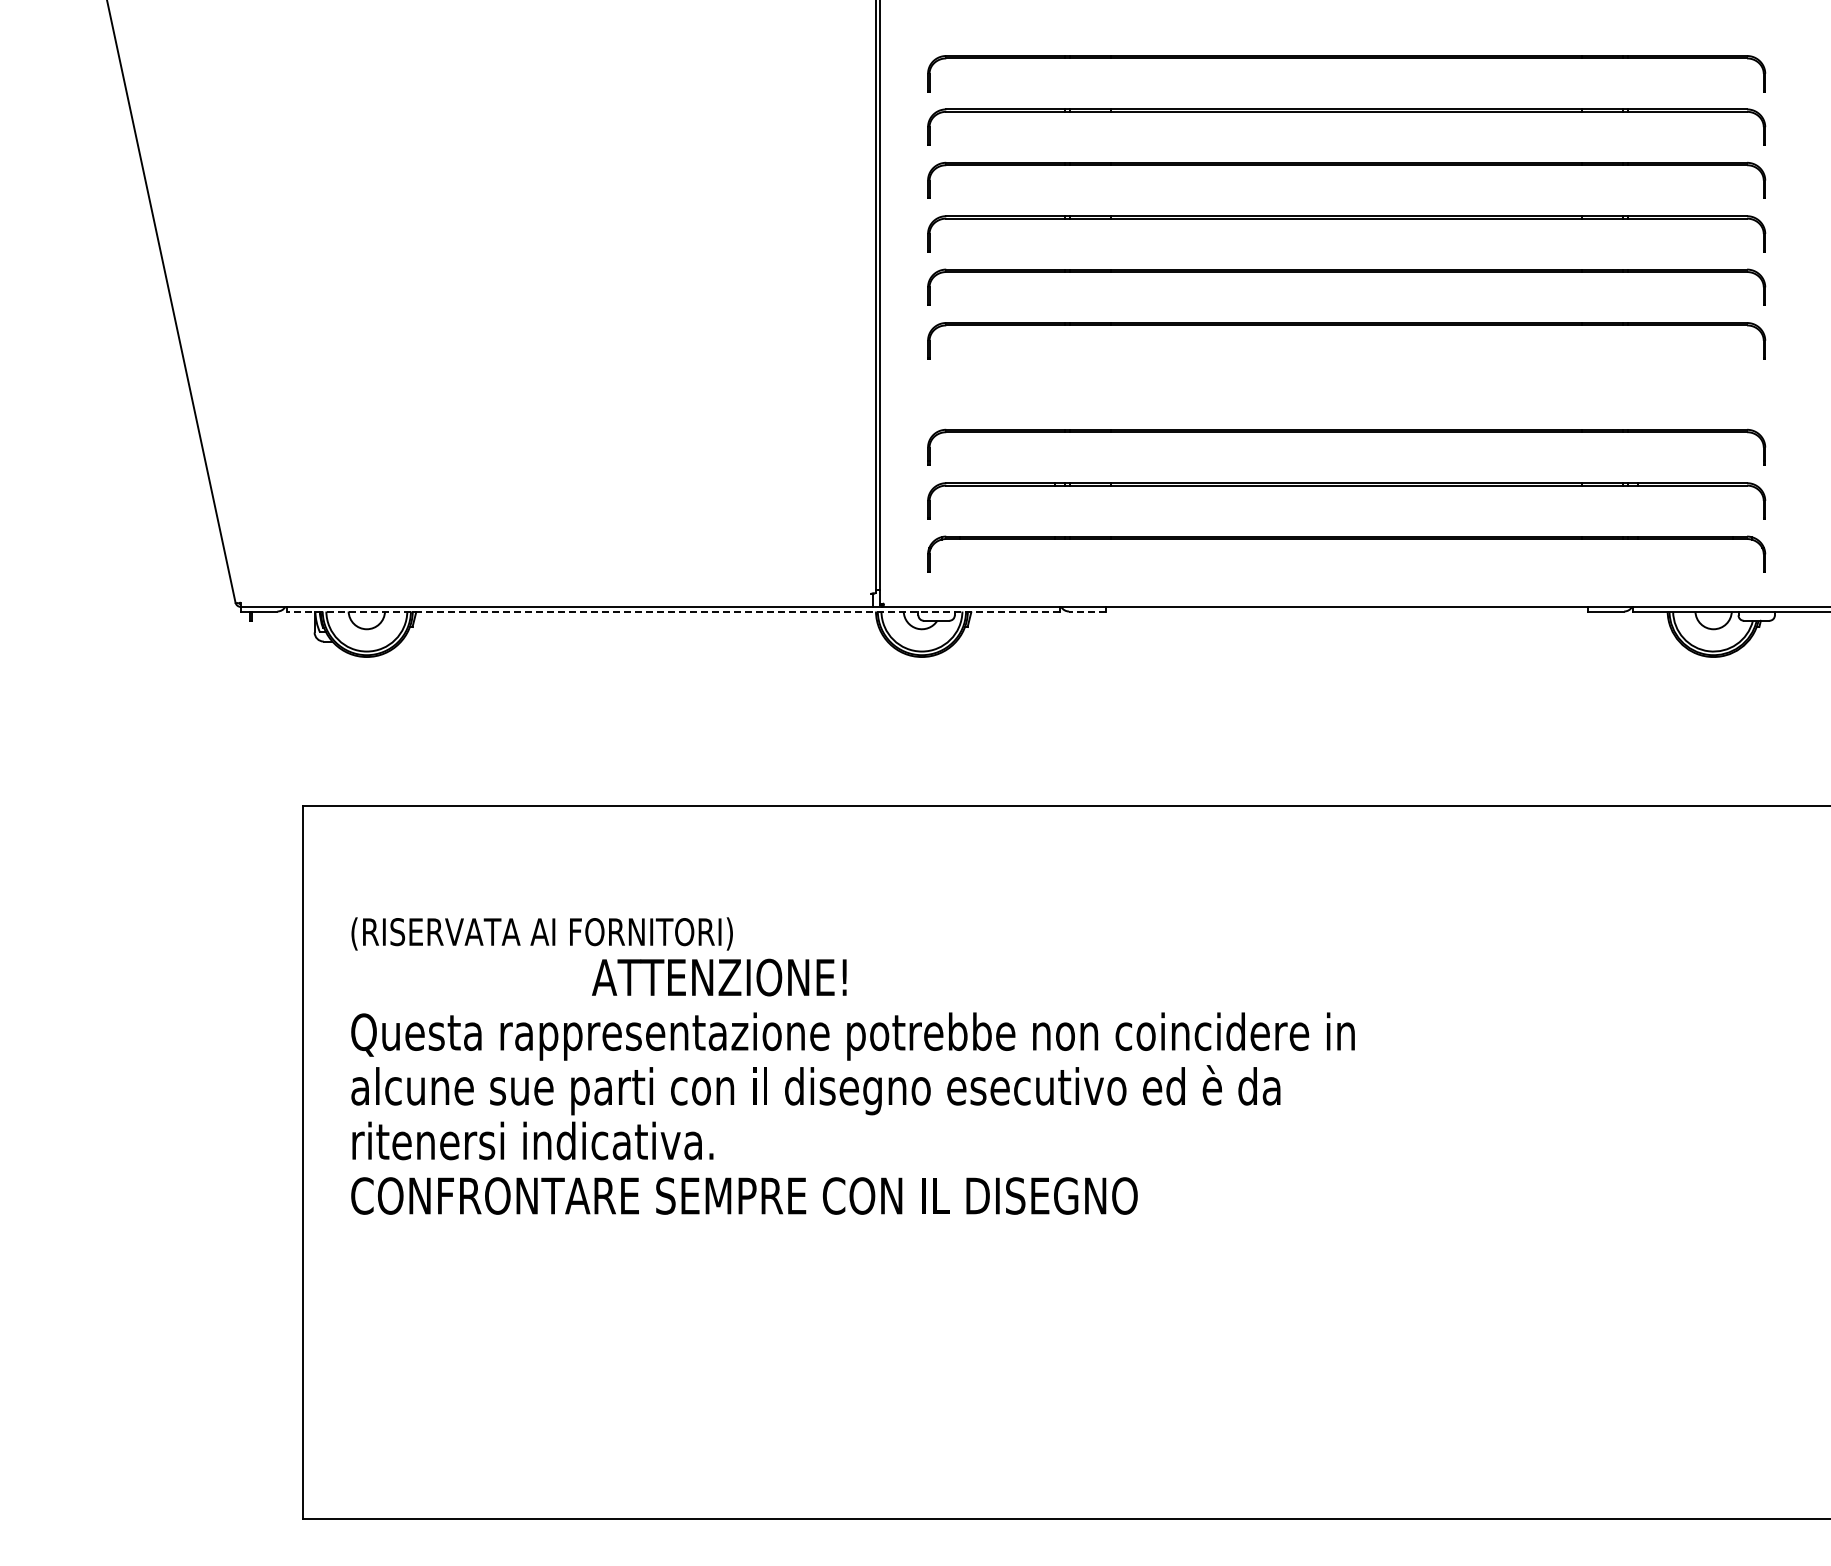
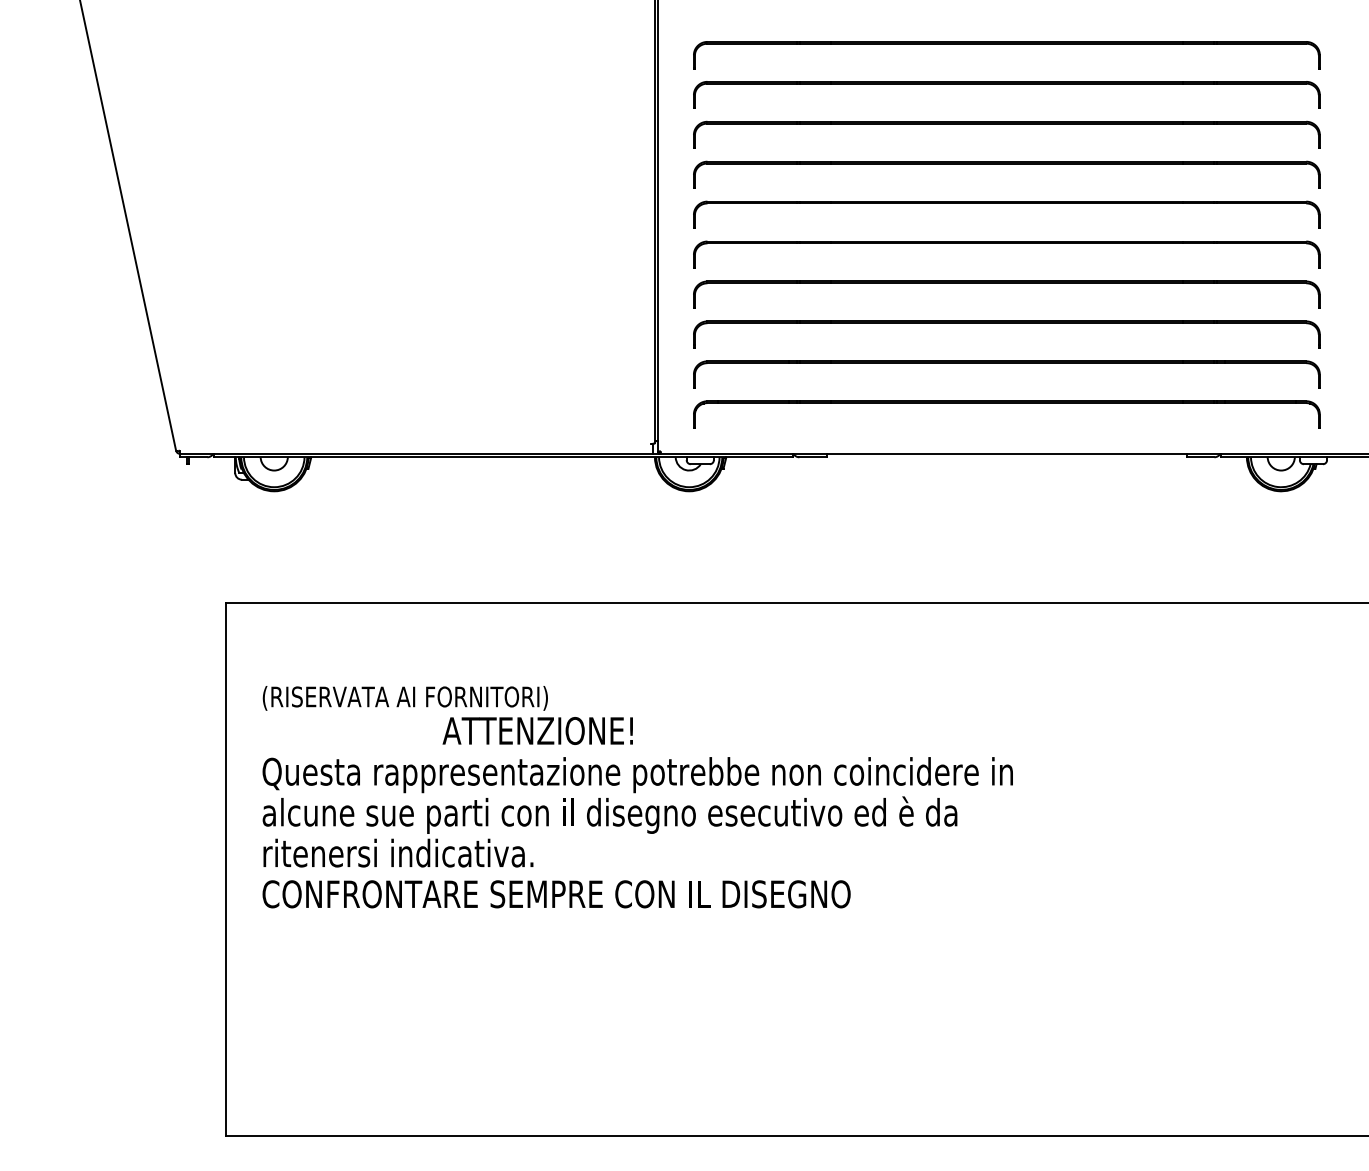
part: (1346, 379) -> (1006, 283), added
line: (673, 611) -> (503, 457), dashed -> solid
line: (1086, 611) -> (812, 457), dashed -> solid

